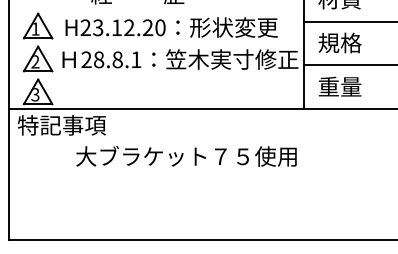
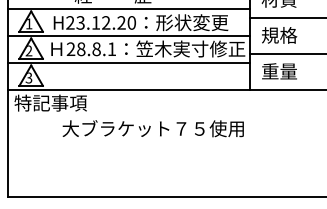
line: (156, 10) -> (128, 8), added
line: (156, 43) -> (128, 35), added
line: (156, 75) -> (128, 62), added

